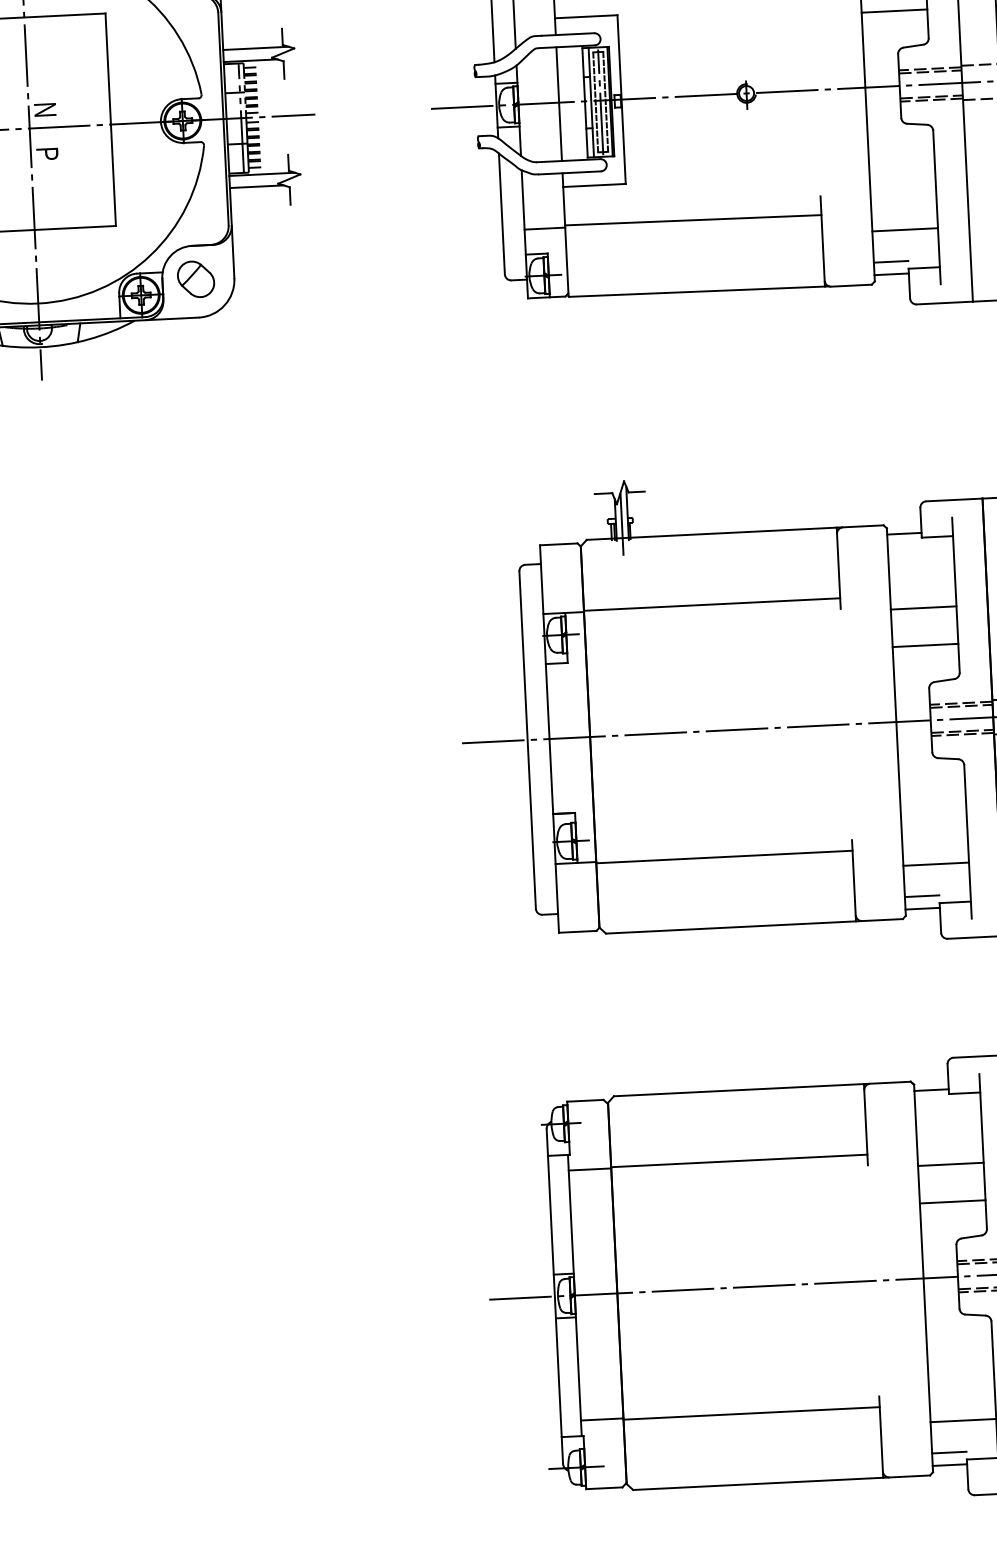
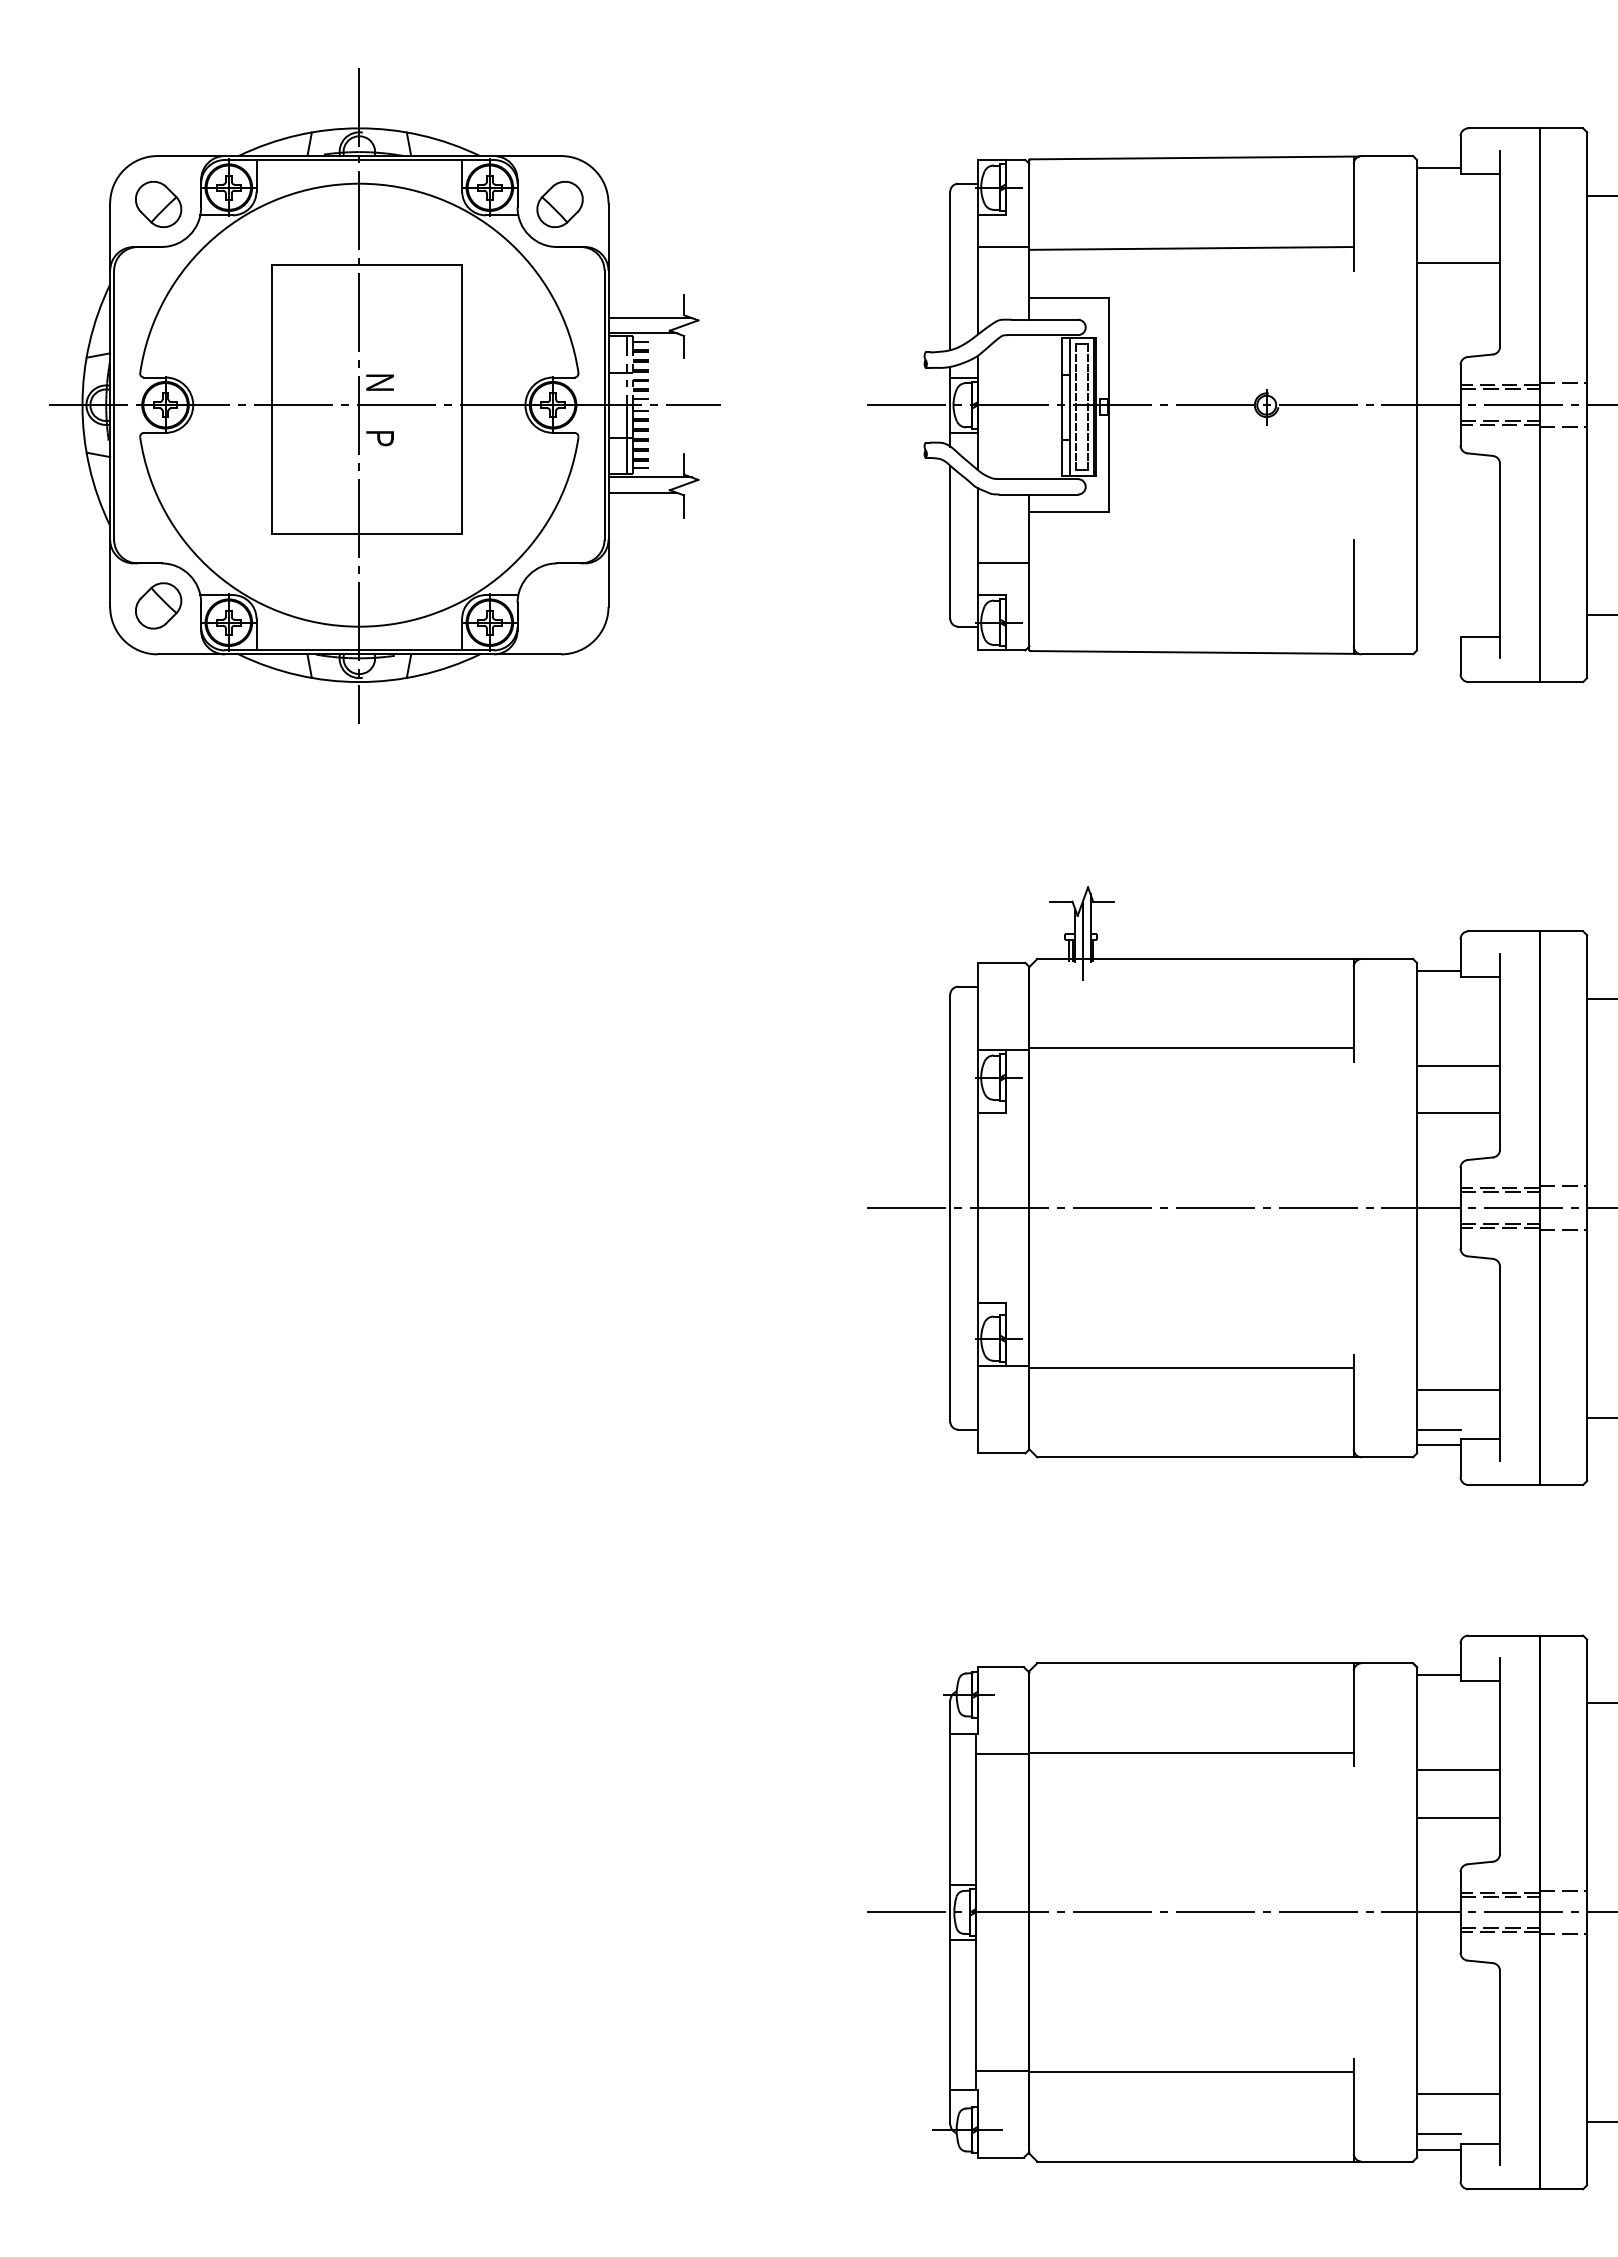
line: (894, 11) -> (1458, 310), removed
line: (600, 102) -> (1081, 407), removed
line: (559, 104) -> (1029, 407), removed
line: (693, 219) -> (1191, 561), removed
line: (905, 230) -> (1458, 587), removed
line: (890, 261) -> (1438, 626), removed
line: (891, 274) -> (1438, 642), removed
part: (195, 279) -> (559, 605), removed

